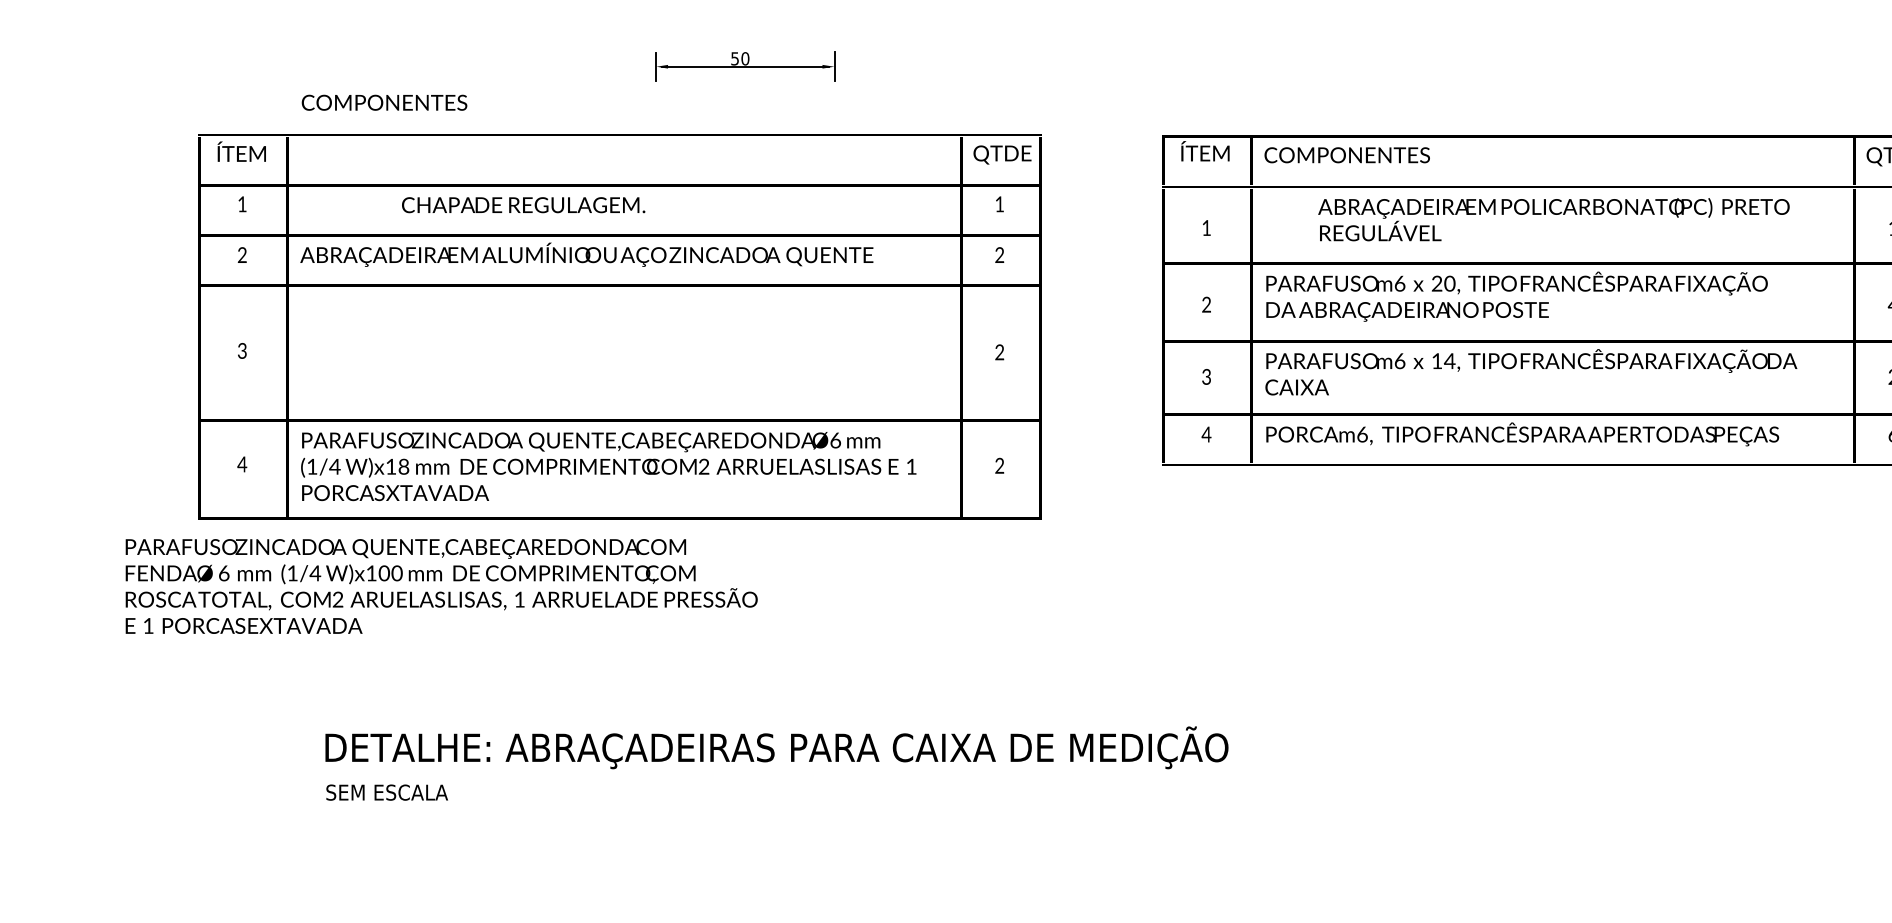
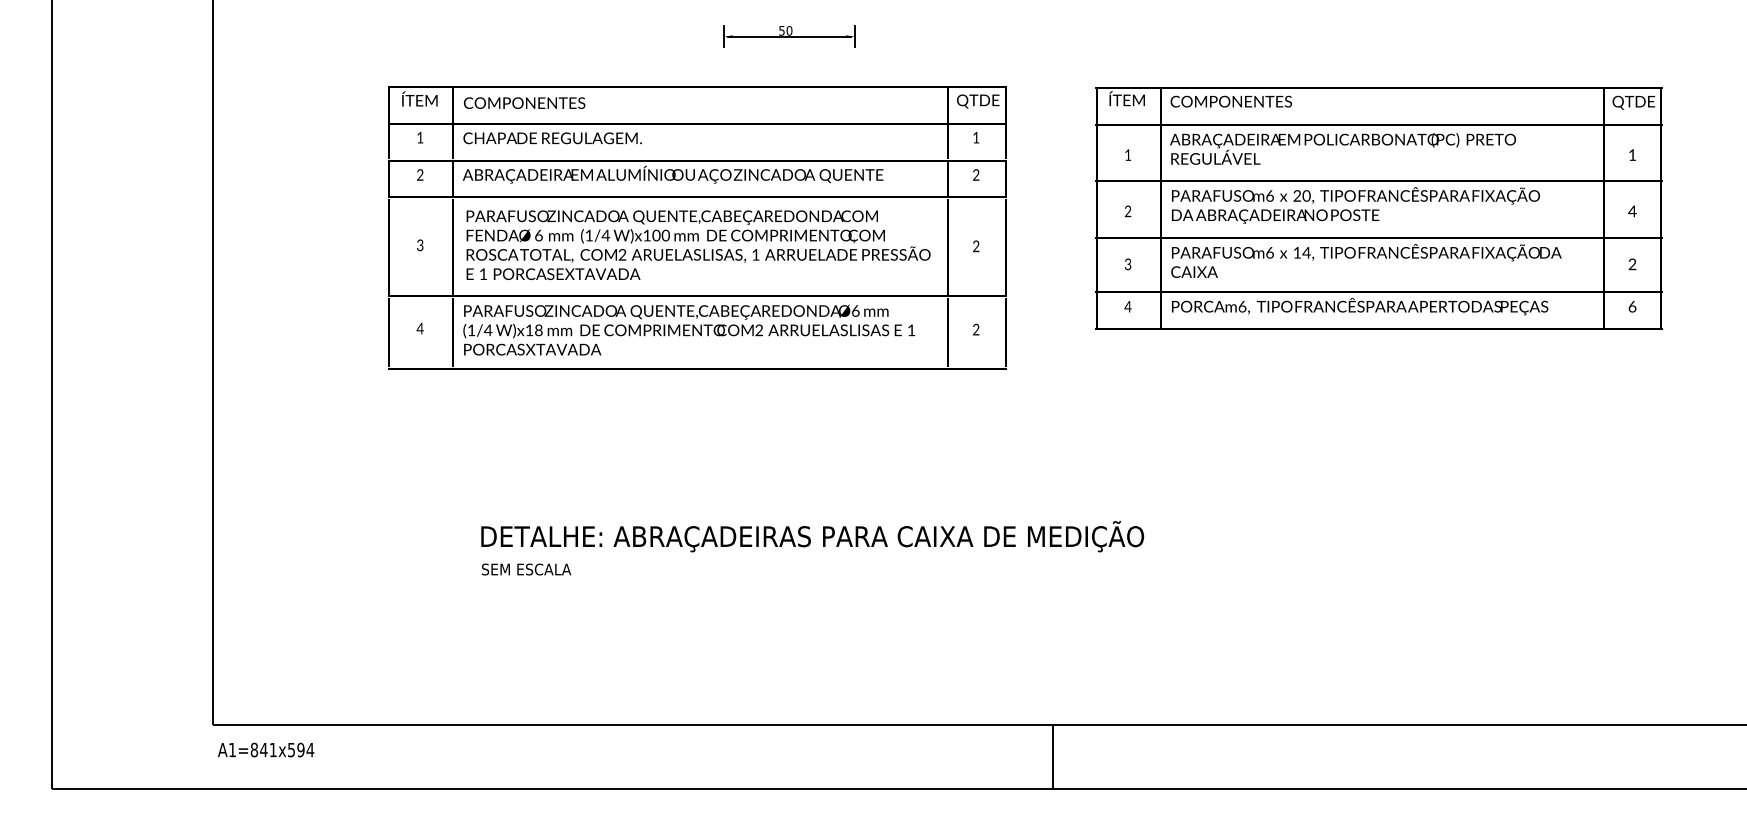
text: (384, 101) -> (524, 102), moved
text: (523, 205) -> (552, 138), moved
text: (1554, 219) -> (1343, 148), moved
text: (441, 585) -> (698, 244), moved

